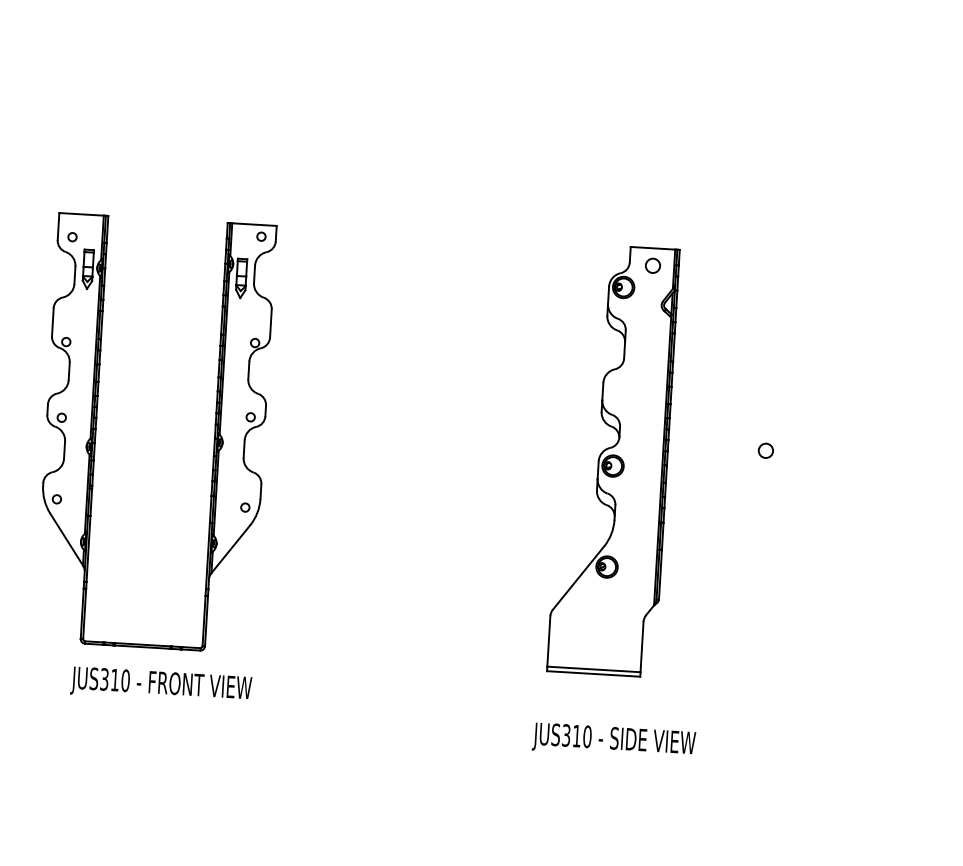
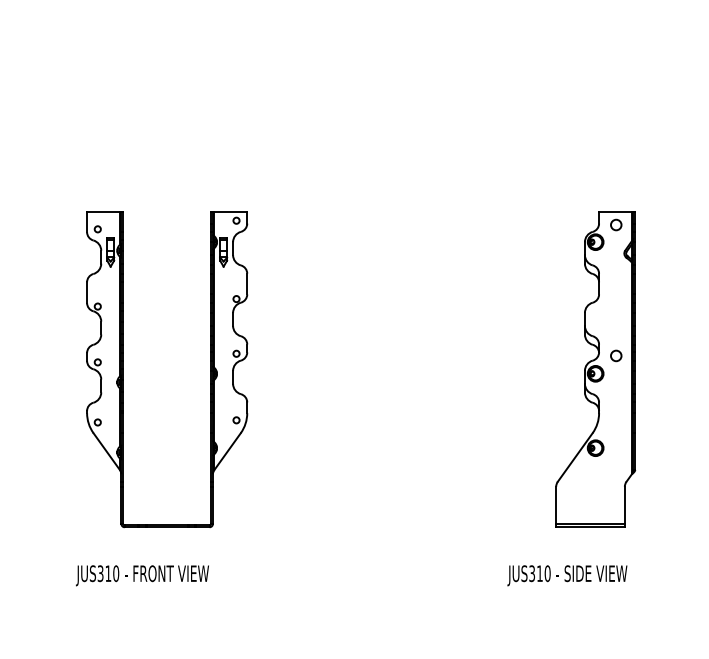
part: (613, 460) -> (595, 369), moved
text: (161, 685) -> (142, 575), moved
text: (614, 740) -> (567, 575), moved

